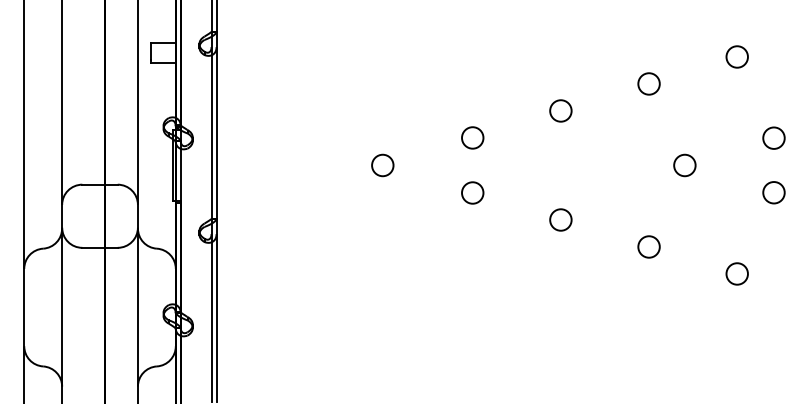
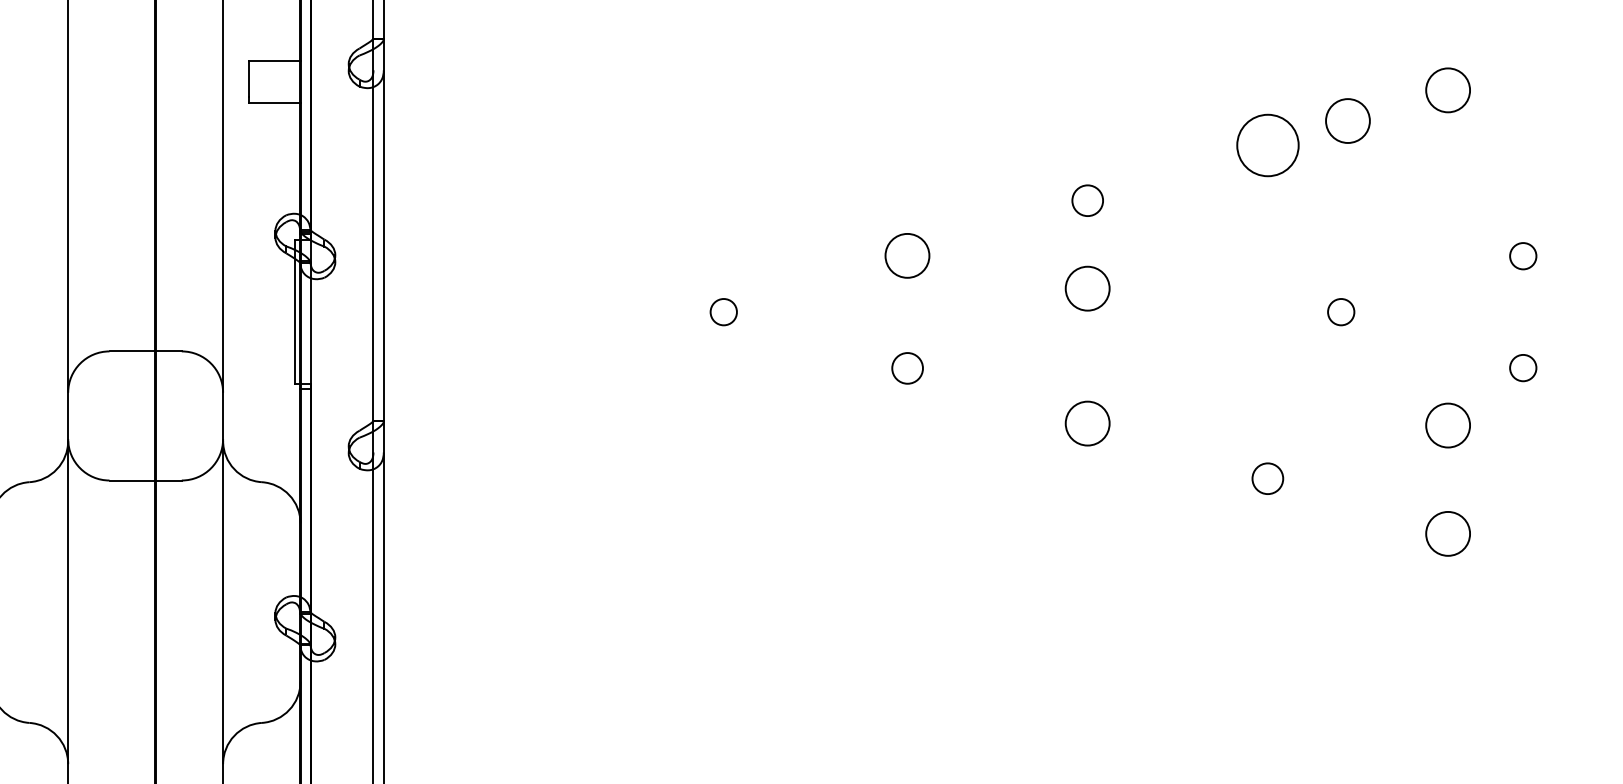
circle: (687, 71) -> (1346, 120), added
circle: (648, 83) -> (1266, 144), size x1.4
circle: (560, 110) -> (1086, 199), size x0.7
circle: (773, 137) -> (1522, 254), size x0.6
circle: (560, 153) -> (1086, 287), added
circle: (382, 165) -> (723, 312), size x0.6
circle: (684, 165) -> (1340, 312), size x0.6
circle: (472, 192) -> (906, 367), size x0.7
circle: (773, 192) -> (1522, 367), size x0.6
circle: (736, 220) -> (1446, 424), added
circle: (648, 246) -> (1266, 477), size x0.7

